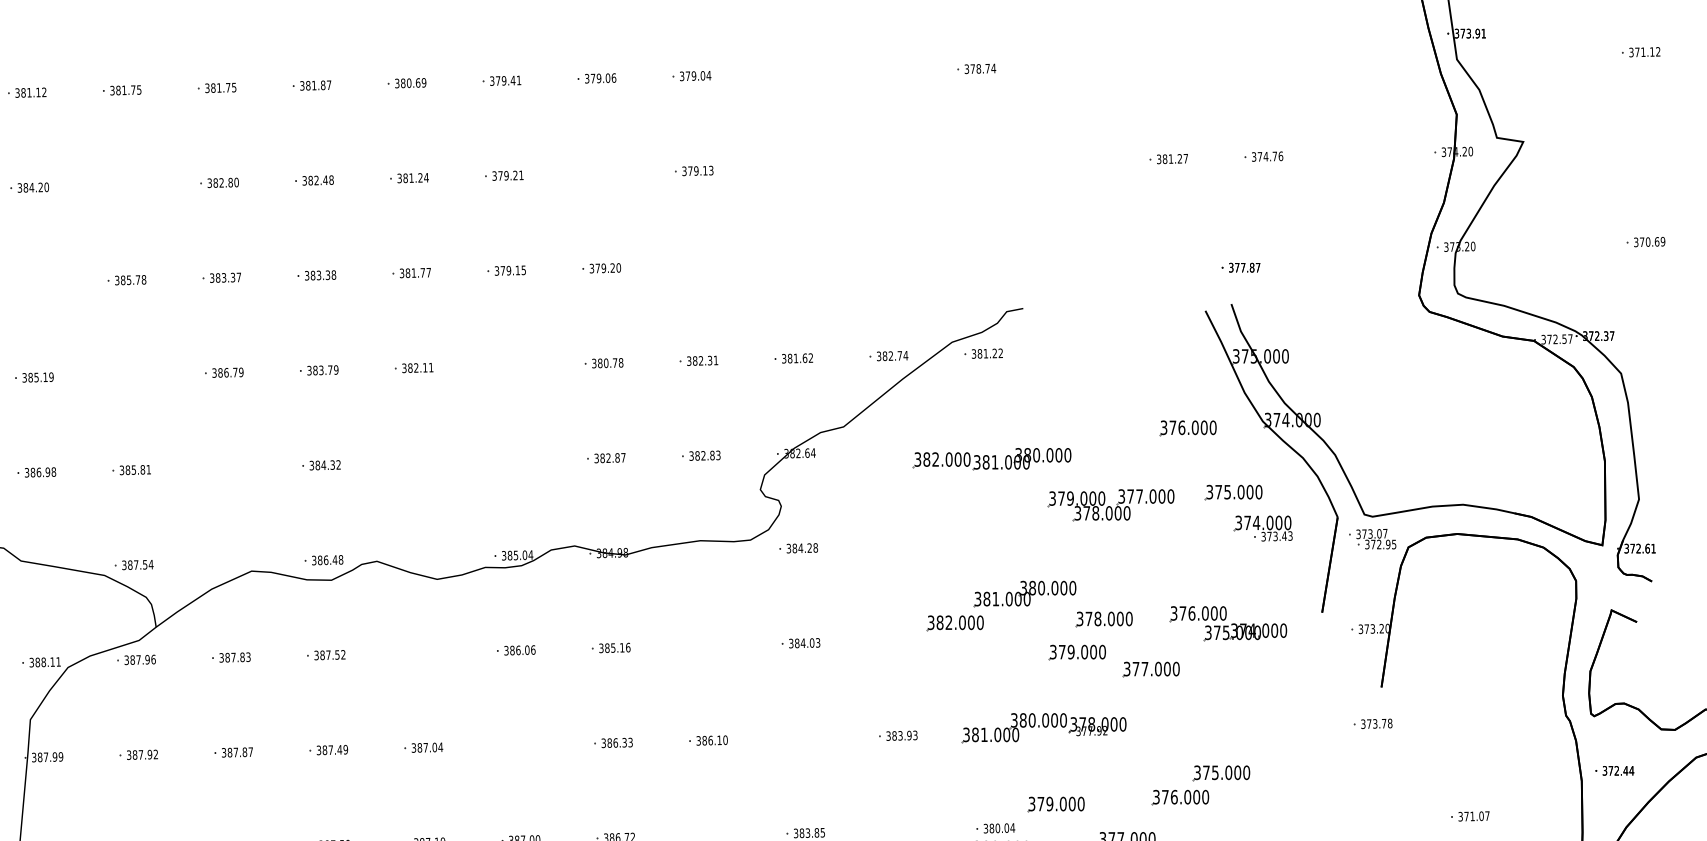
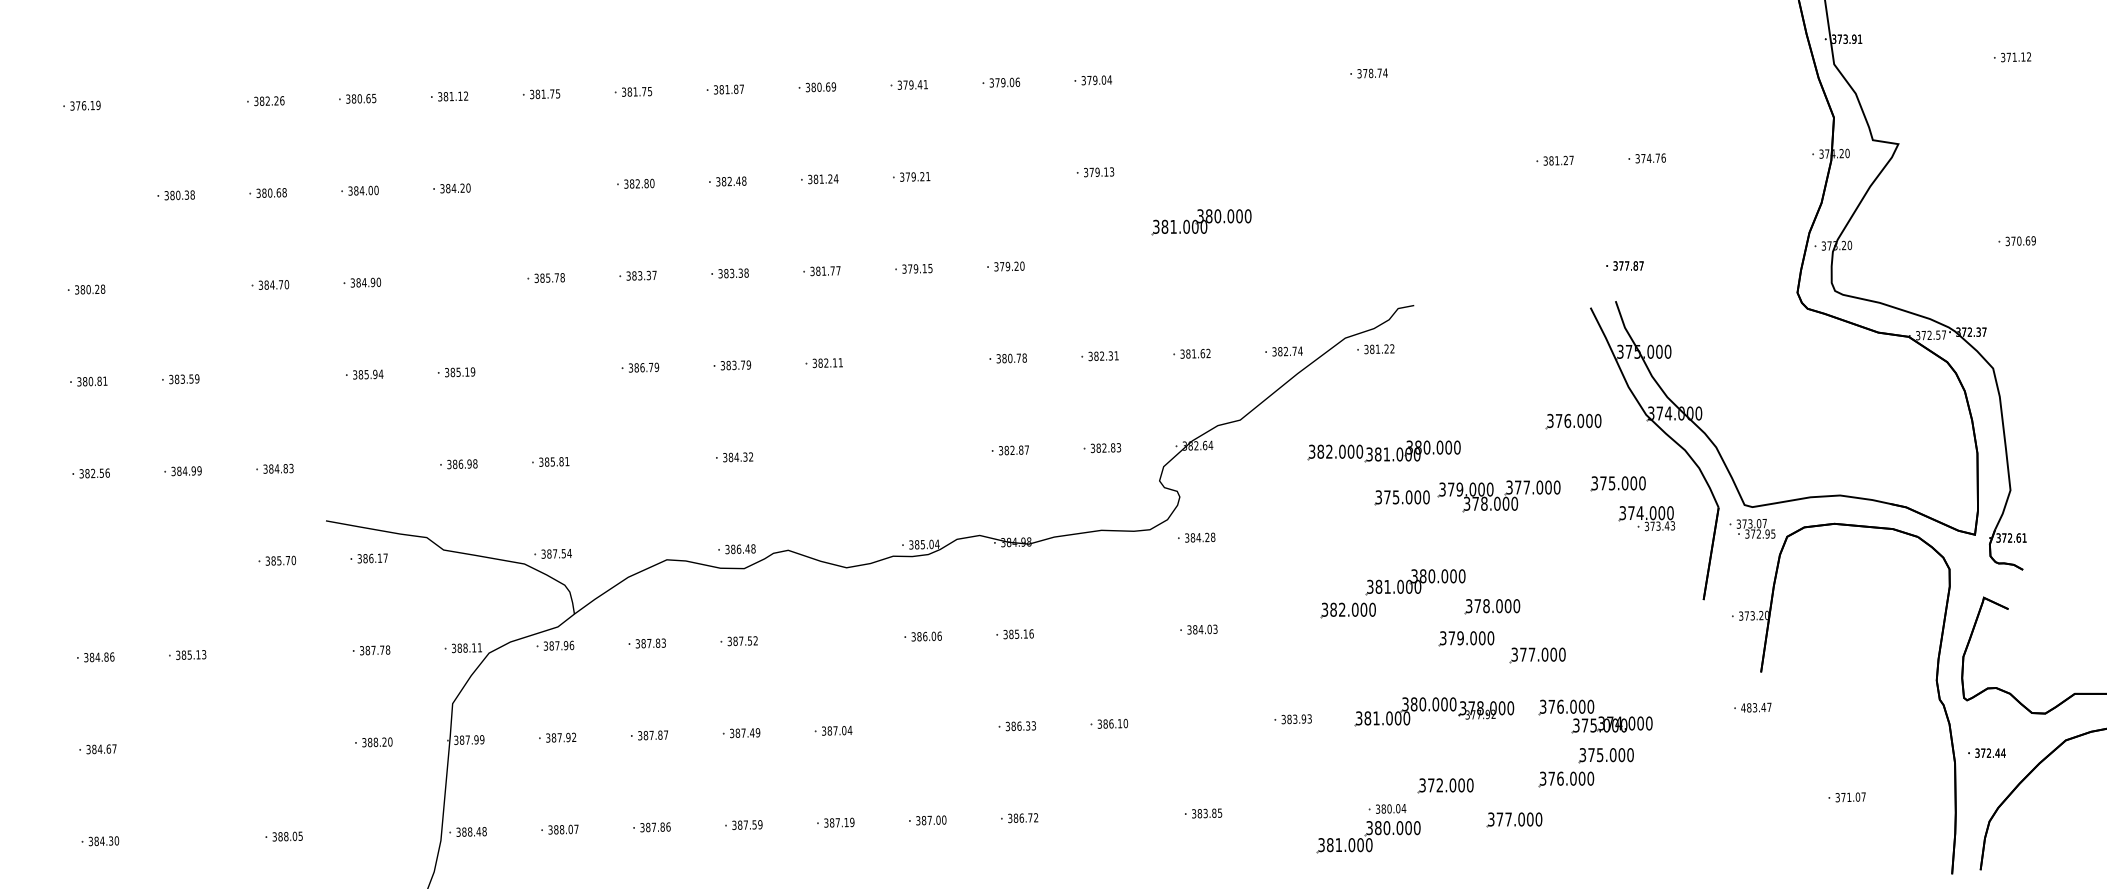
part: (803, 222) -> (1201, 222), added
part: (1010, 506) -> (1401, 497), added
part: (1228, 623) -> (1595, 716), moved
text: (1376, 723) -> (1756, 707), 373.78 -> 483.47
text: (1049, 804) -> (1439, 785), 379.000 -> 372.000

